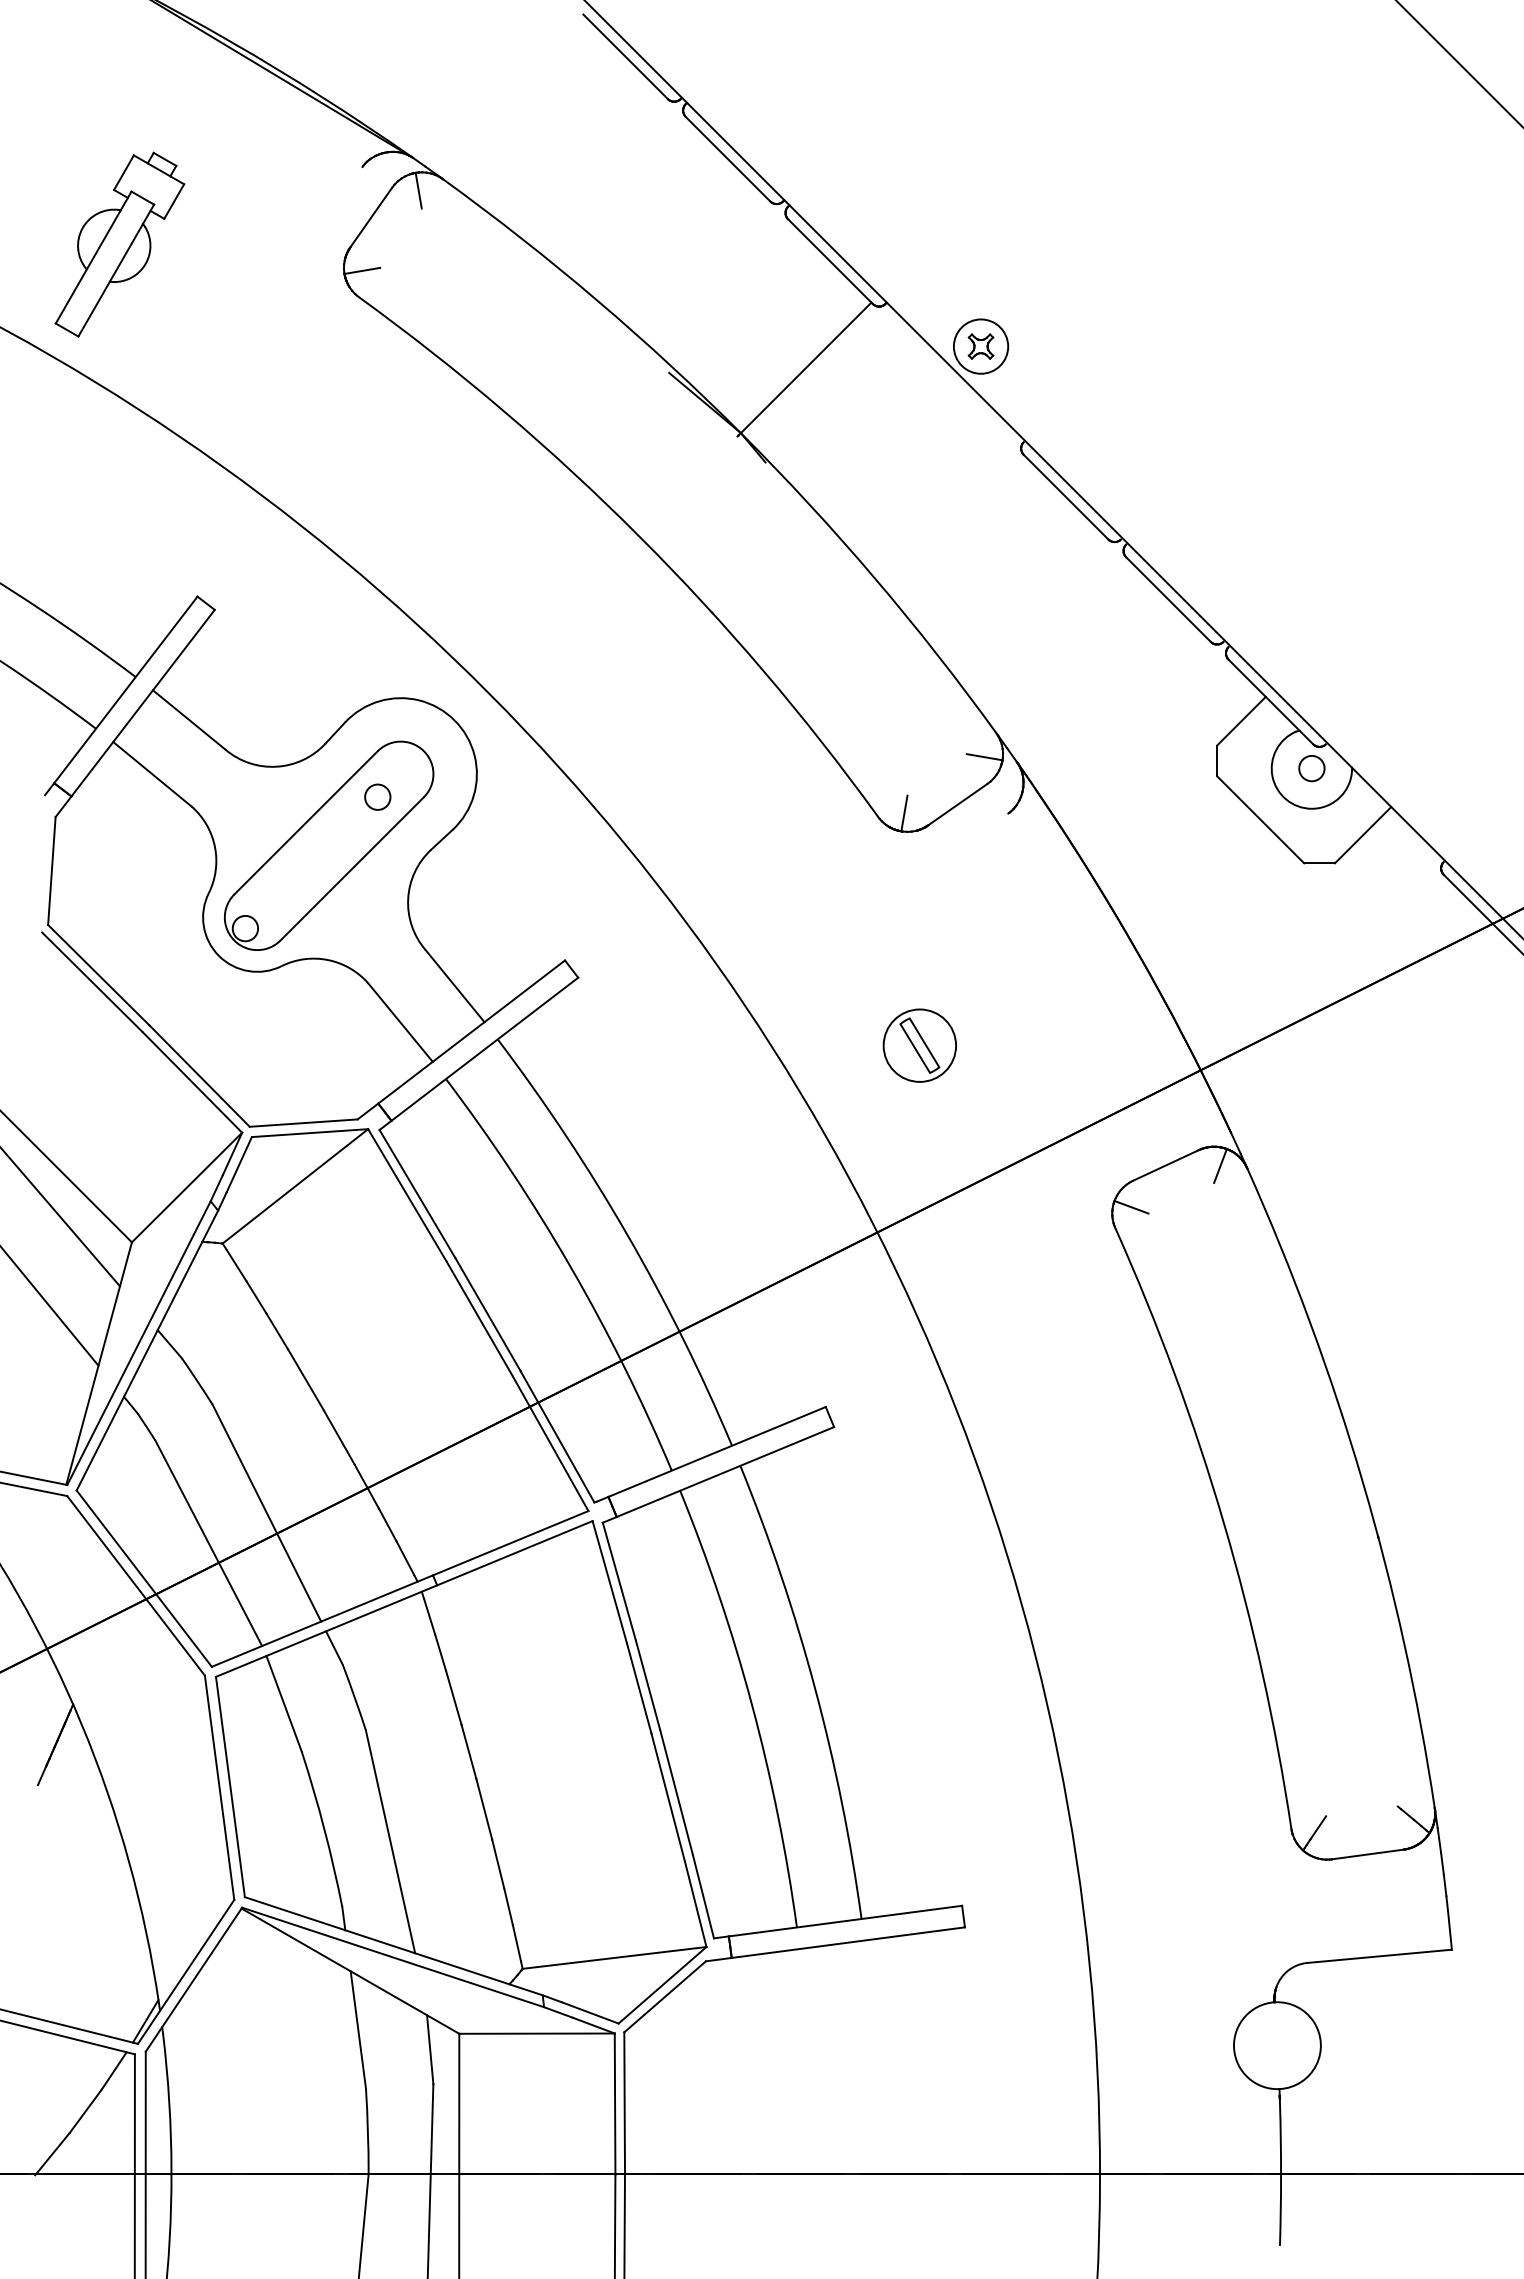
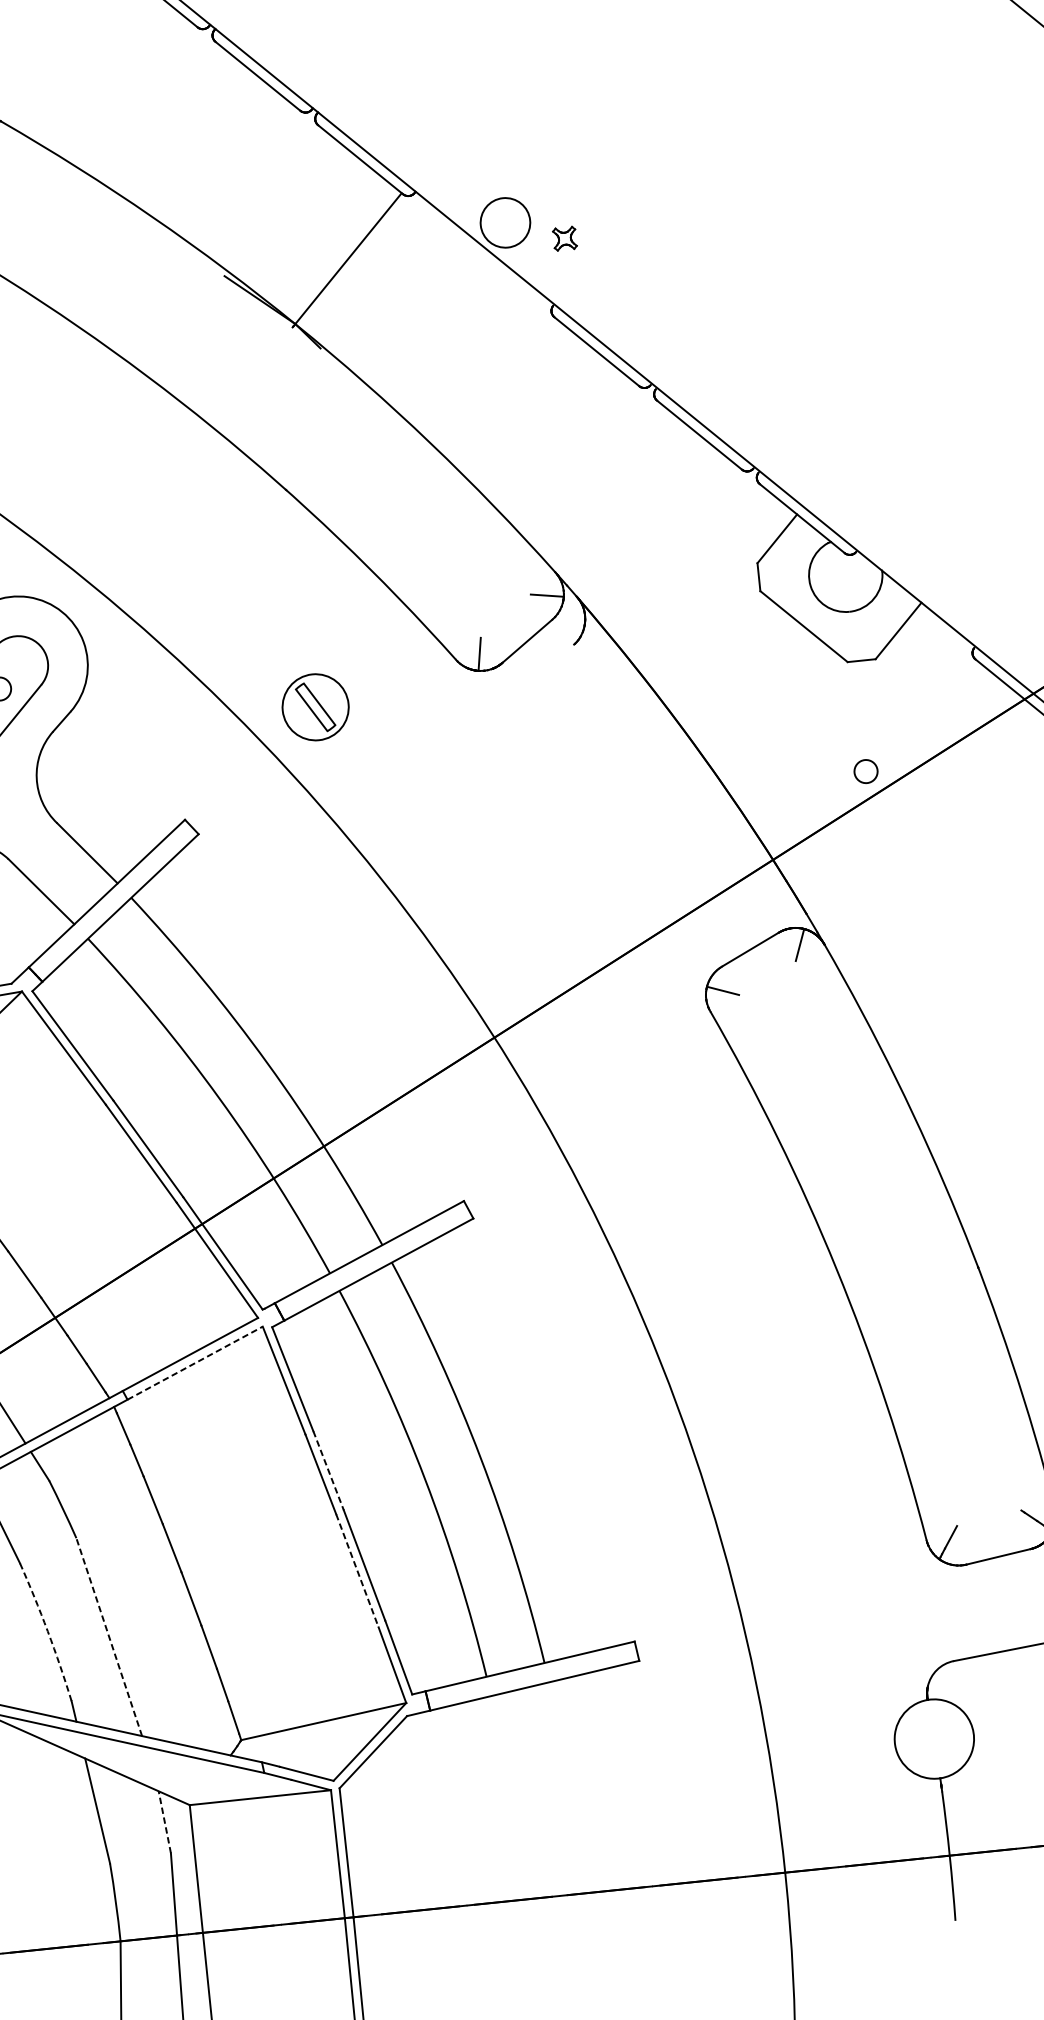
part: (980, 346) -> (564, 238), moved
circle: (1311, 768) -> (865, 771), moved
part: (919, 1045) -> (315, 707), moved
line: (515, 1553) -> (195, 1363), solid -> dashed
line: (648, 1685) -> (329, 1470), solid -> dashed
line: (668, 1798) -> (357, 1571), solid -> dashed
arc: (324, 1828) -> (47, 1631), solid -> dashed
line: (390, 1841) -> (109, 1636), solid -> dashed
line: (430, 2049) -> (165, 1822), solid -> dashed

